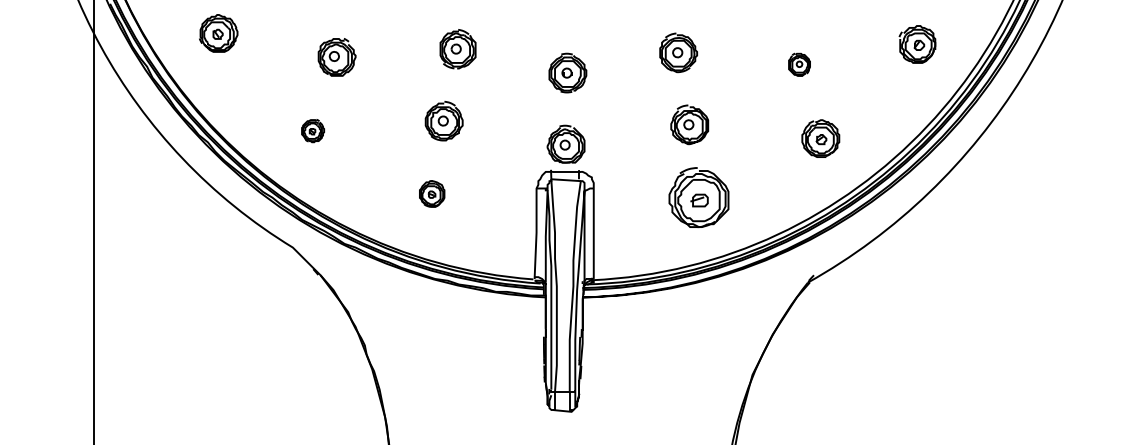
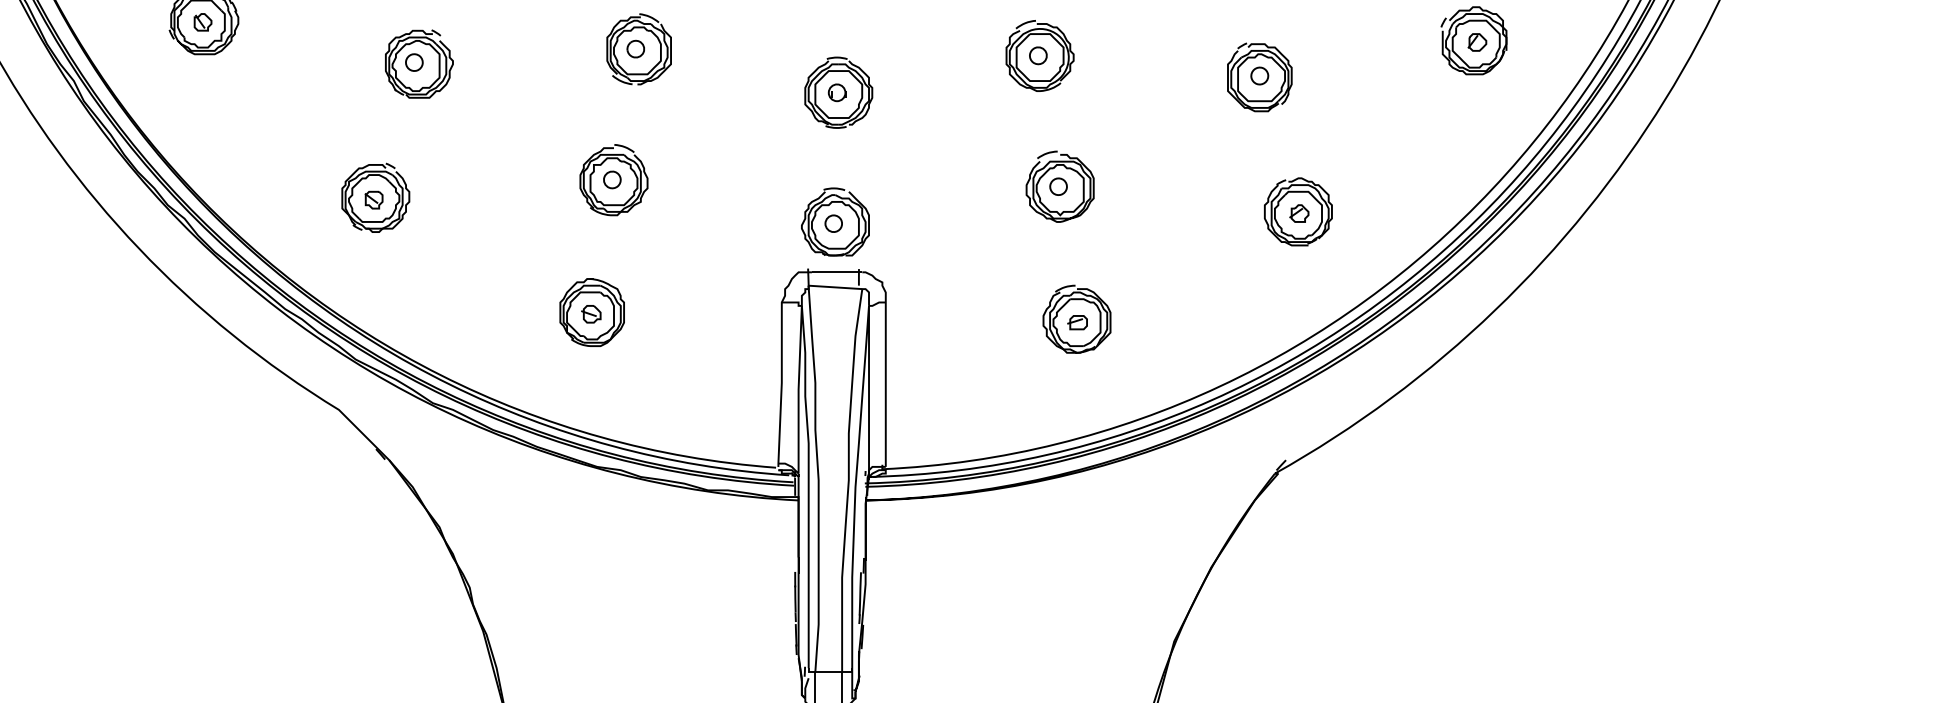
part: (799, 64) -> (1259, 77), size x1.67
part: (312, 130) -> (374, 197), size x1.67
part: (431, 193) -> (590, 311), size x1.43
part: (698, 197) -> (1076, 318), size x0.62

